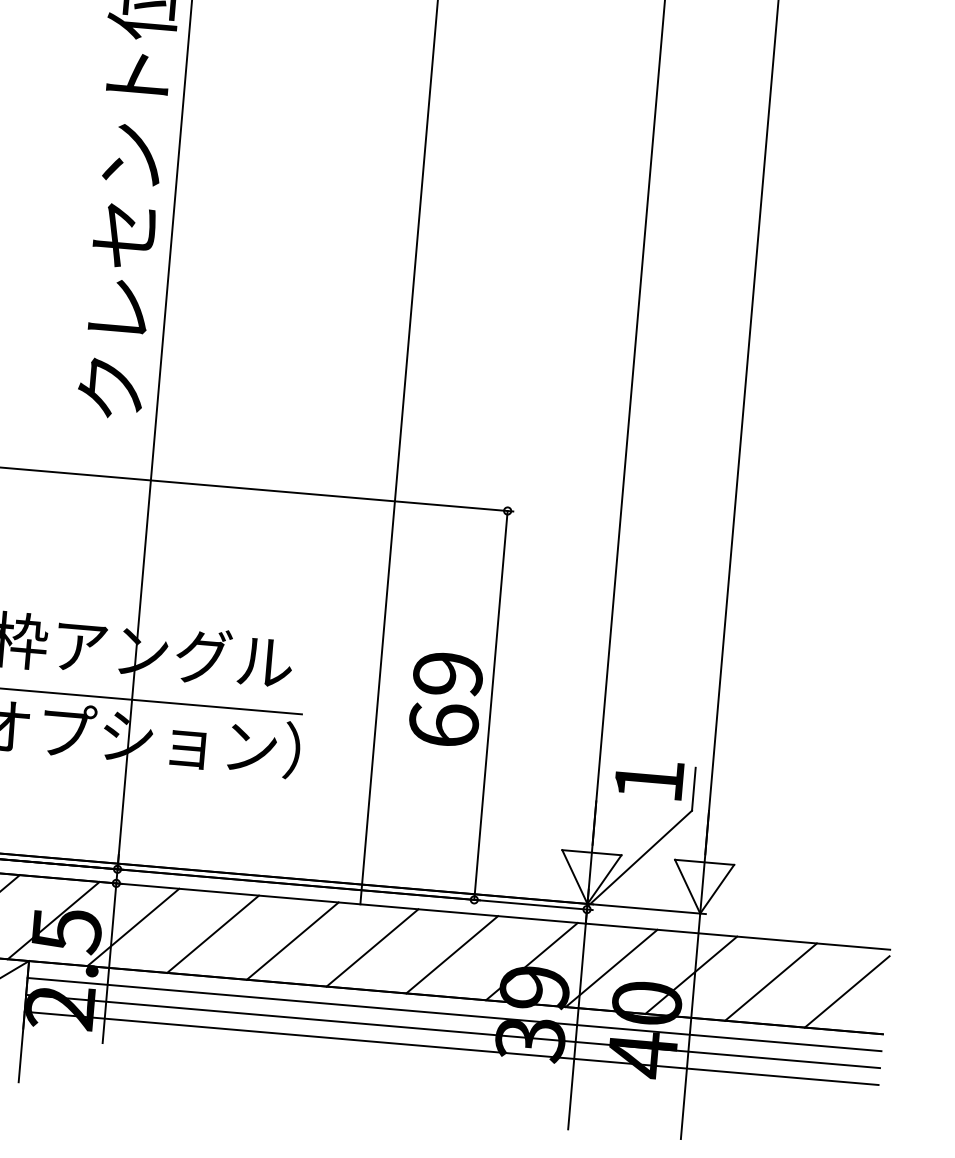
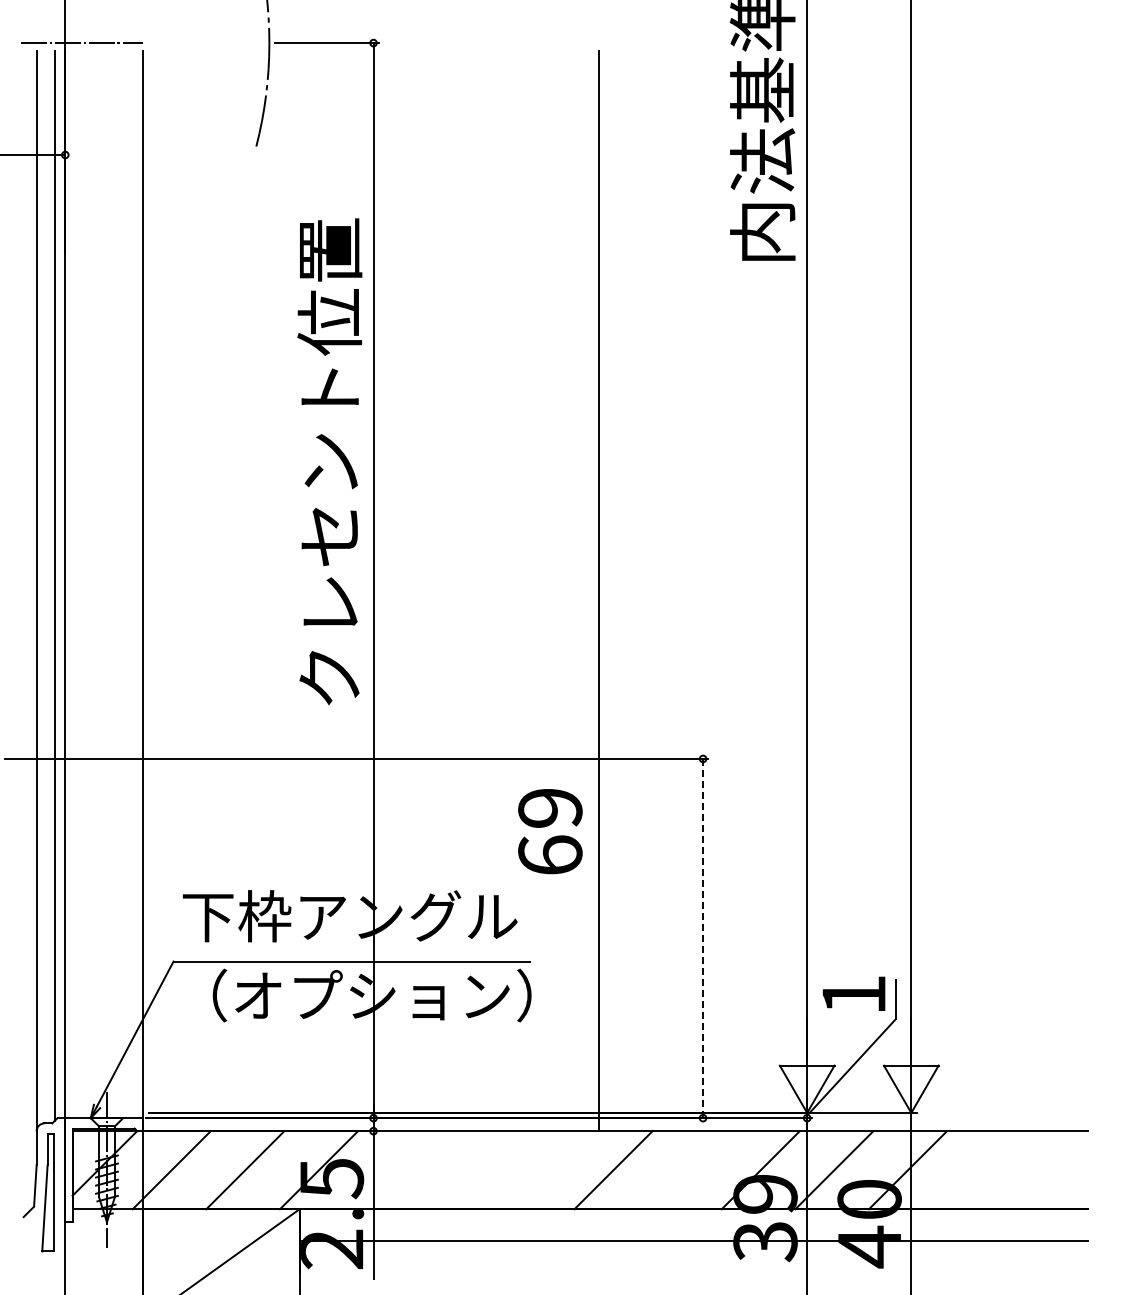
text: (446, 699) -> (550, 831), moved
line: (491, 705) -> (703, 938), solid -> dashed
line: (133, 927) -> (392, 1170), removed
line: (213, 934) -> (466, 1170), removed
line: (292, 941) -> (539, 1170), removed
line: (452, 955) -> (687, 1170), removed
line: (770, 982) -> (981, 1170), removed
line: (847, 992) -> (1052, 1173), removed
line: (454, 1014) -> (693, 1224), removed
line: (451, 1048) -> (693, 1256), removed

